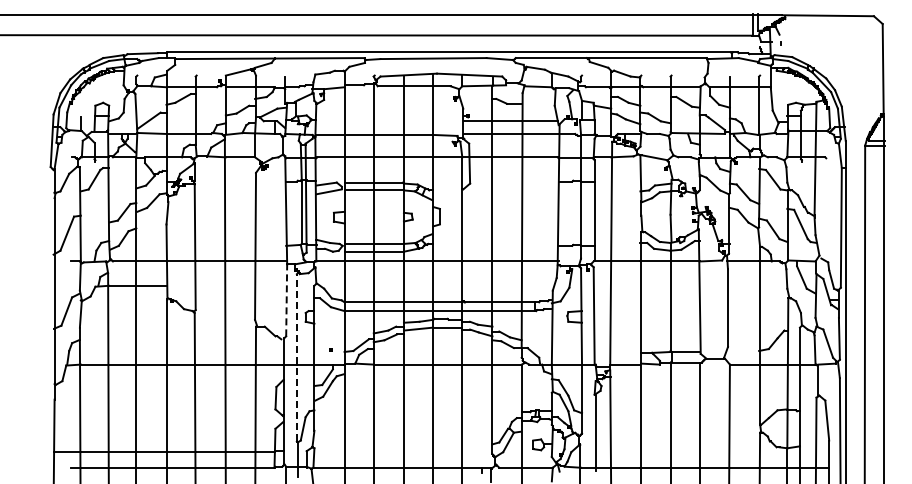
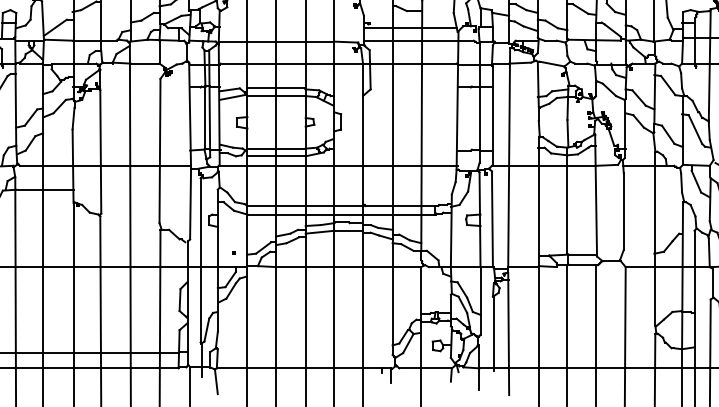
line: (286, 299) -> (190, 203), dashed -> solid
line: (296, 357) -> (200, 260), dashed -> solid

